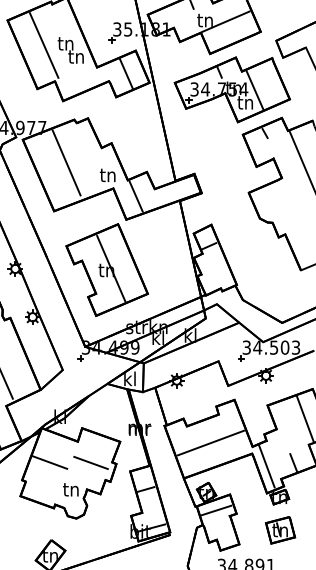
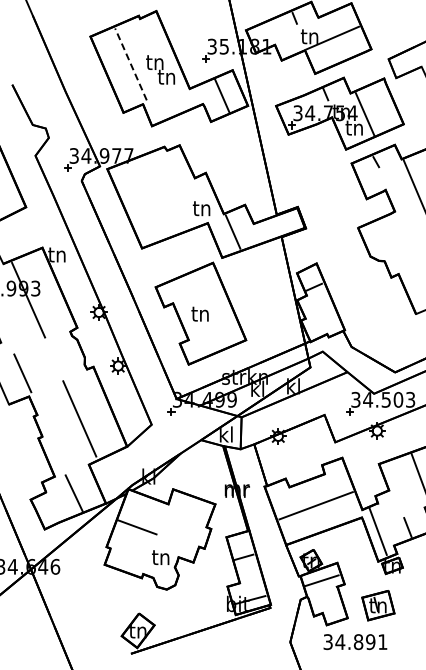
line: (43, 44) -> (130, 63), solid -> dashed
line: (66, 162) -> (155, 194), removed
line: (111, 268) -> (205, 311), removed
line: (90, 462) -> (182, 527), removed
part: (280, 530) -> (378, 605), moved

